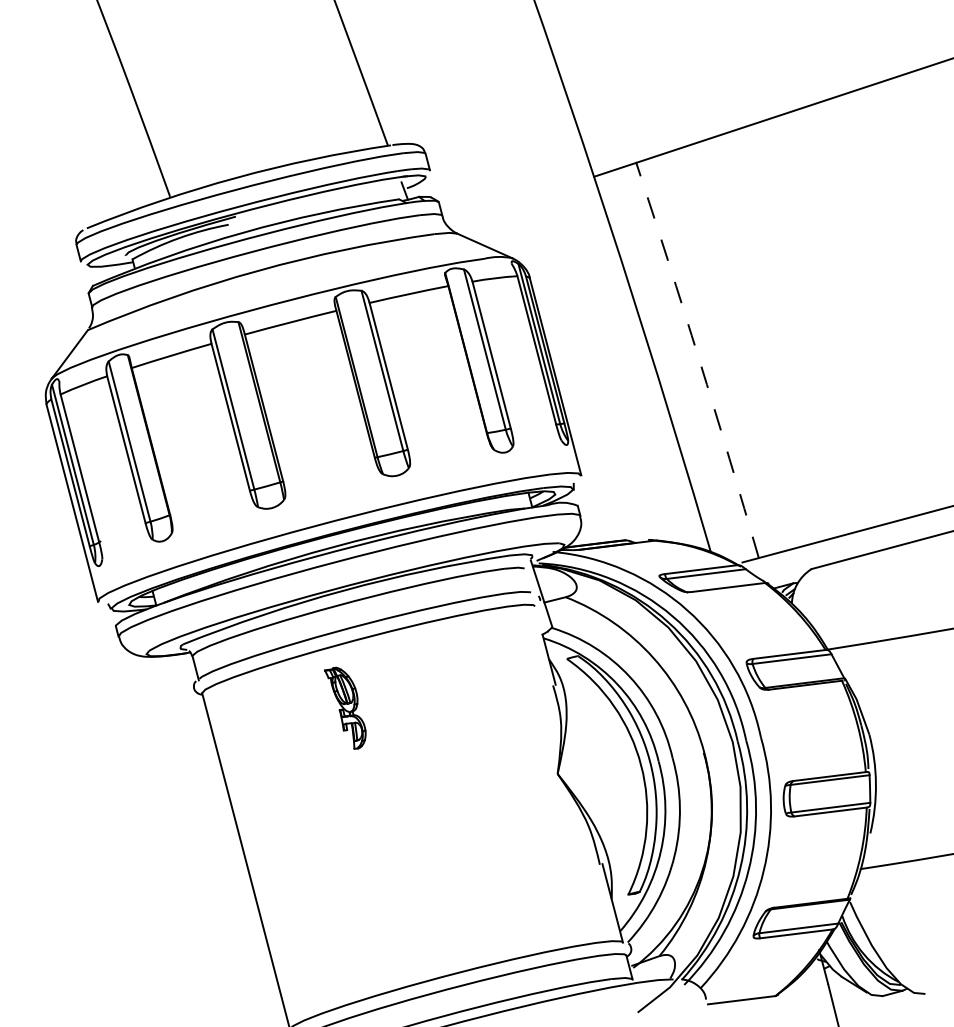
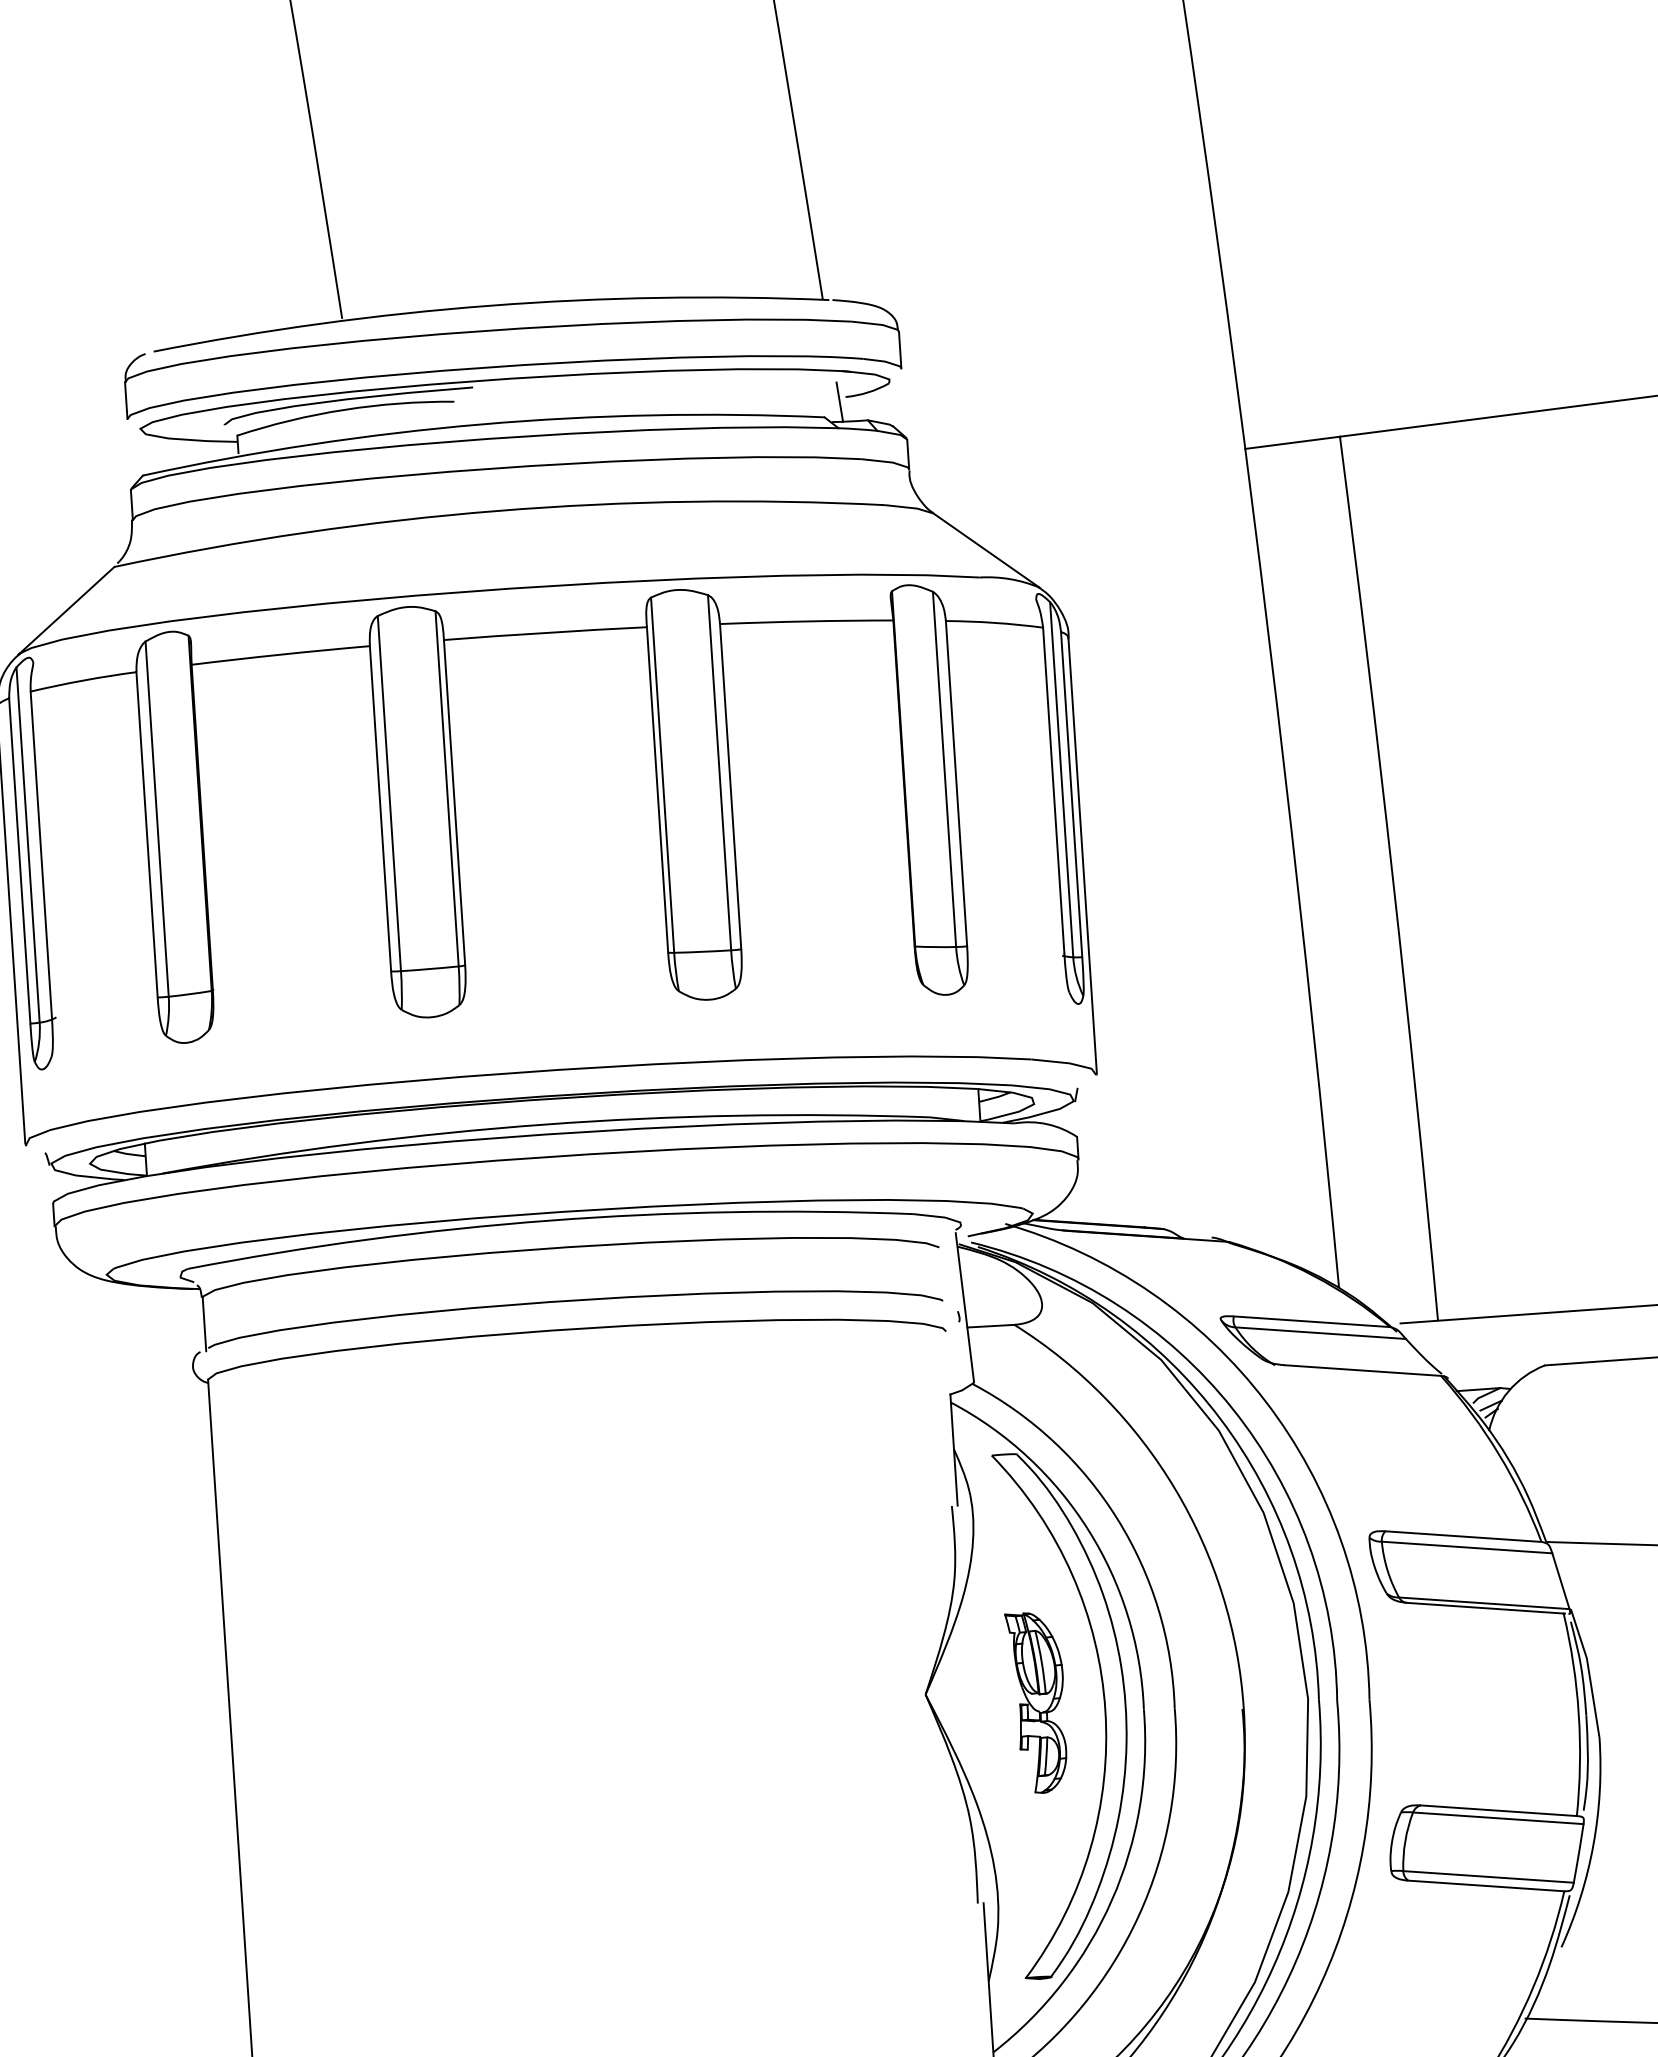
arc: (699, 359) -> (1393, 877), dashed -> solid
part: (345, 707) -> (1033, 1701), moved

